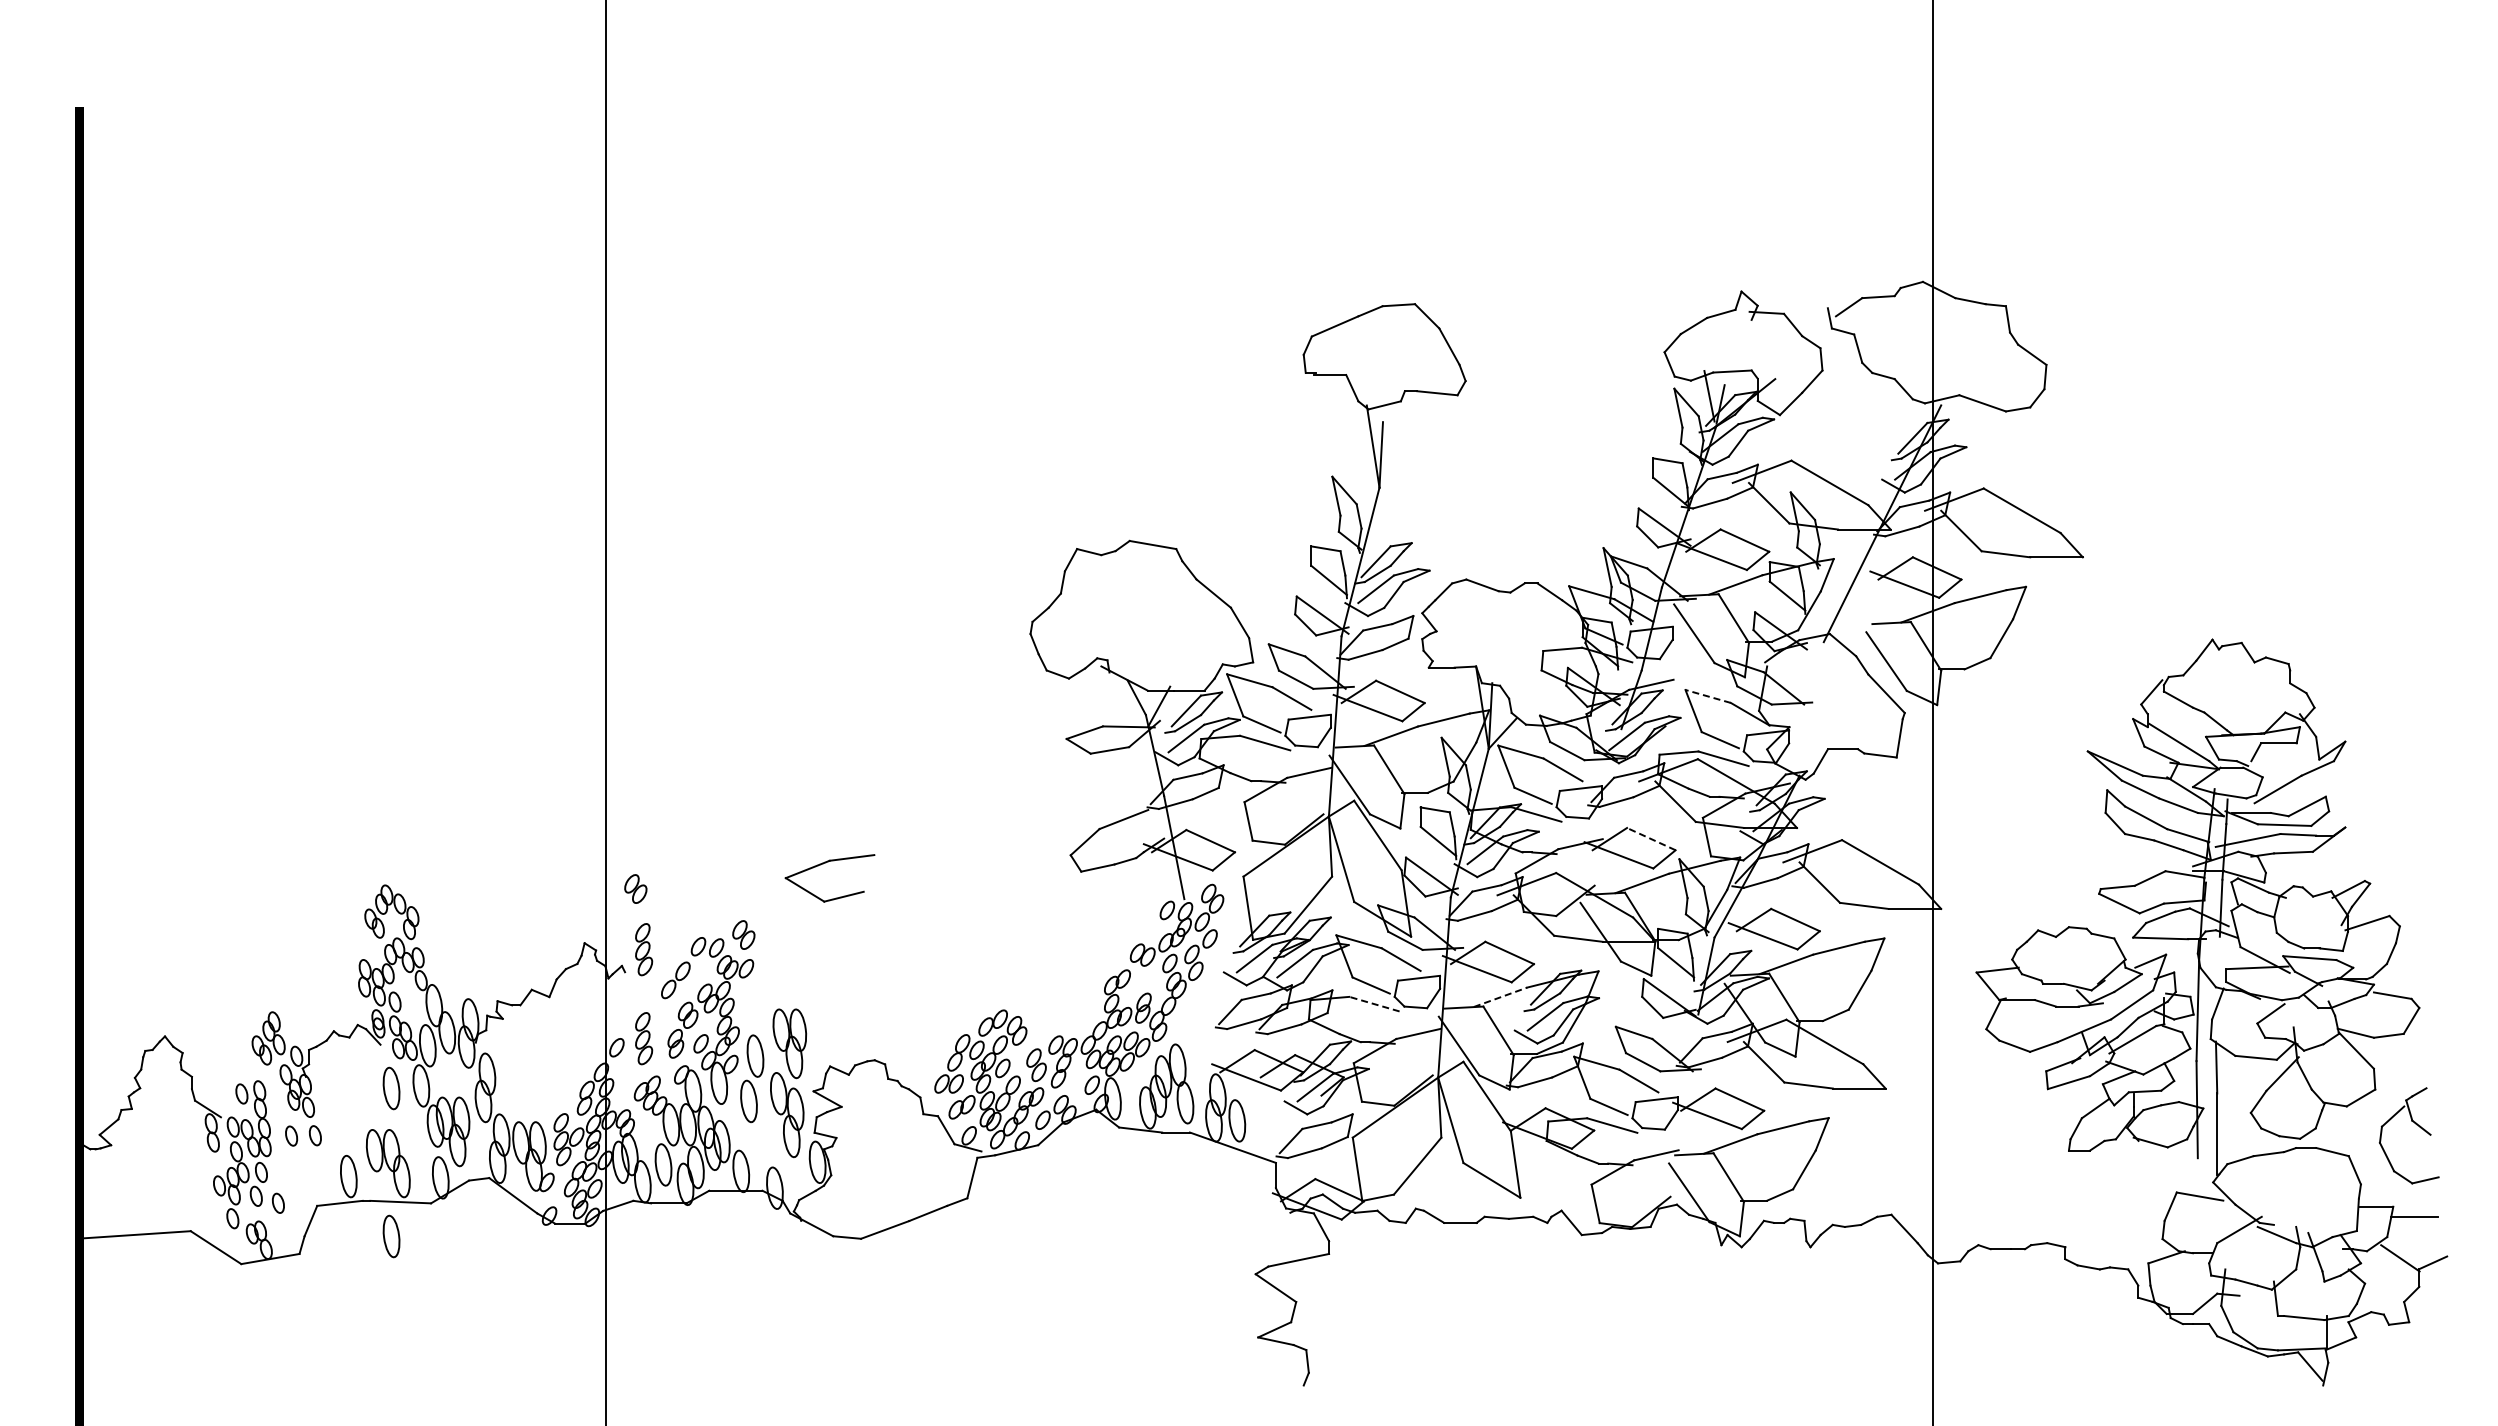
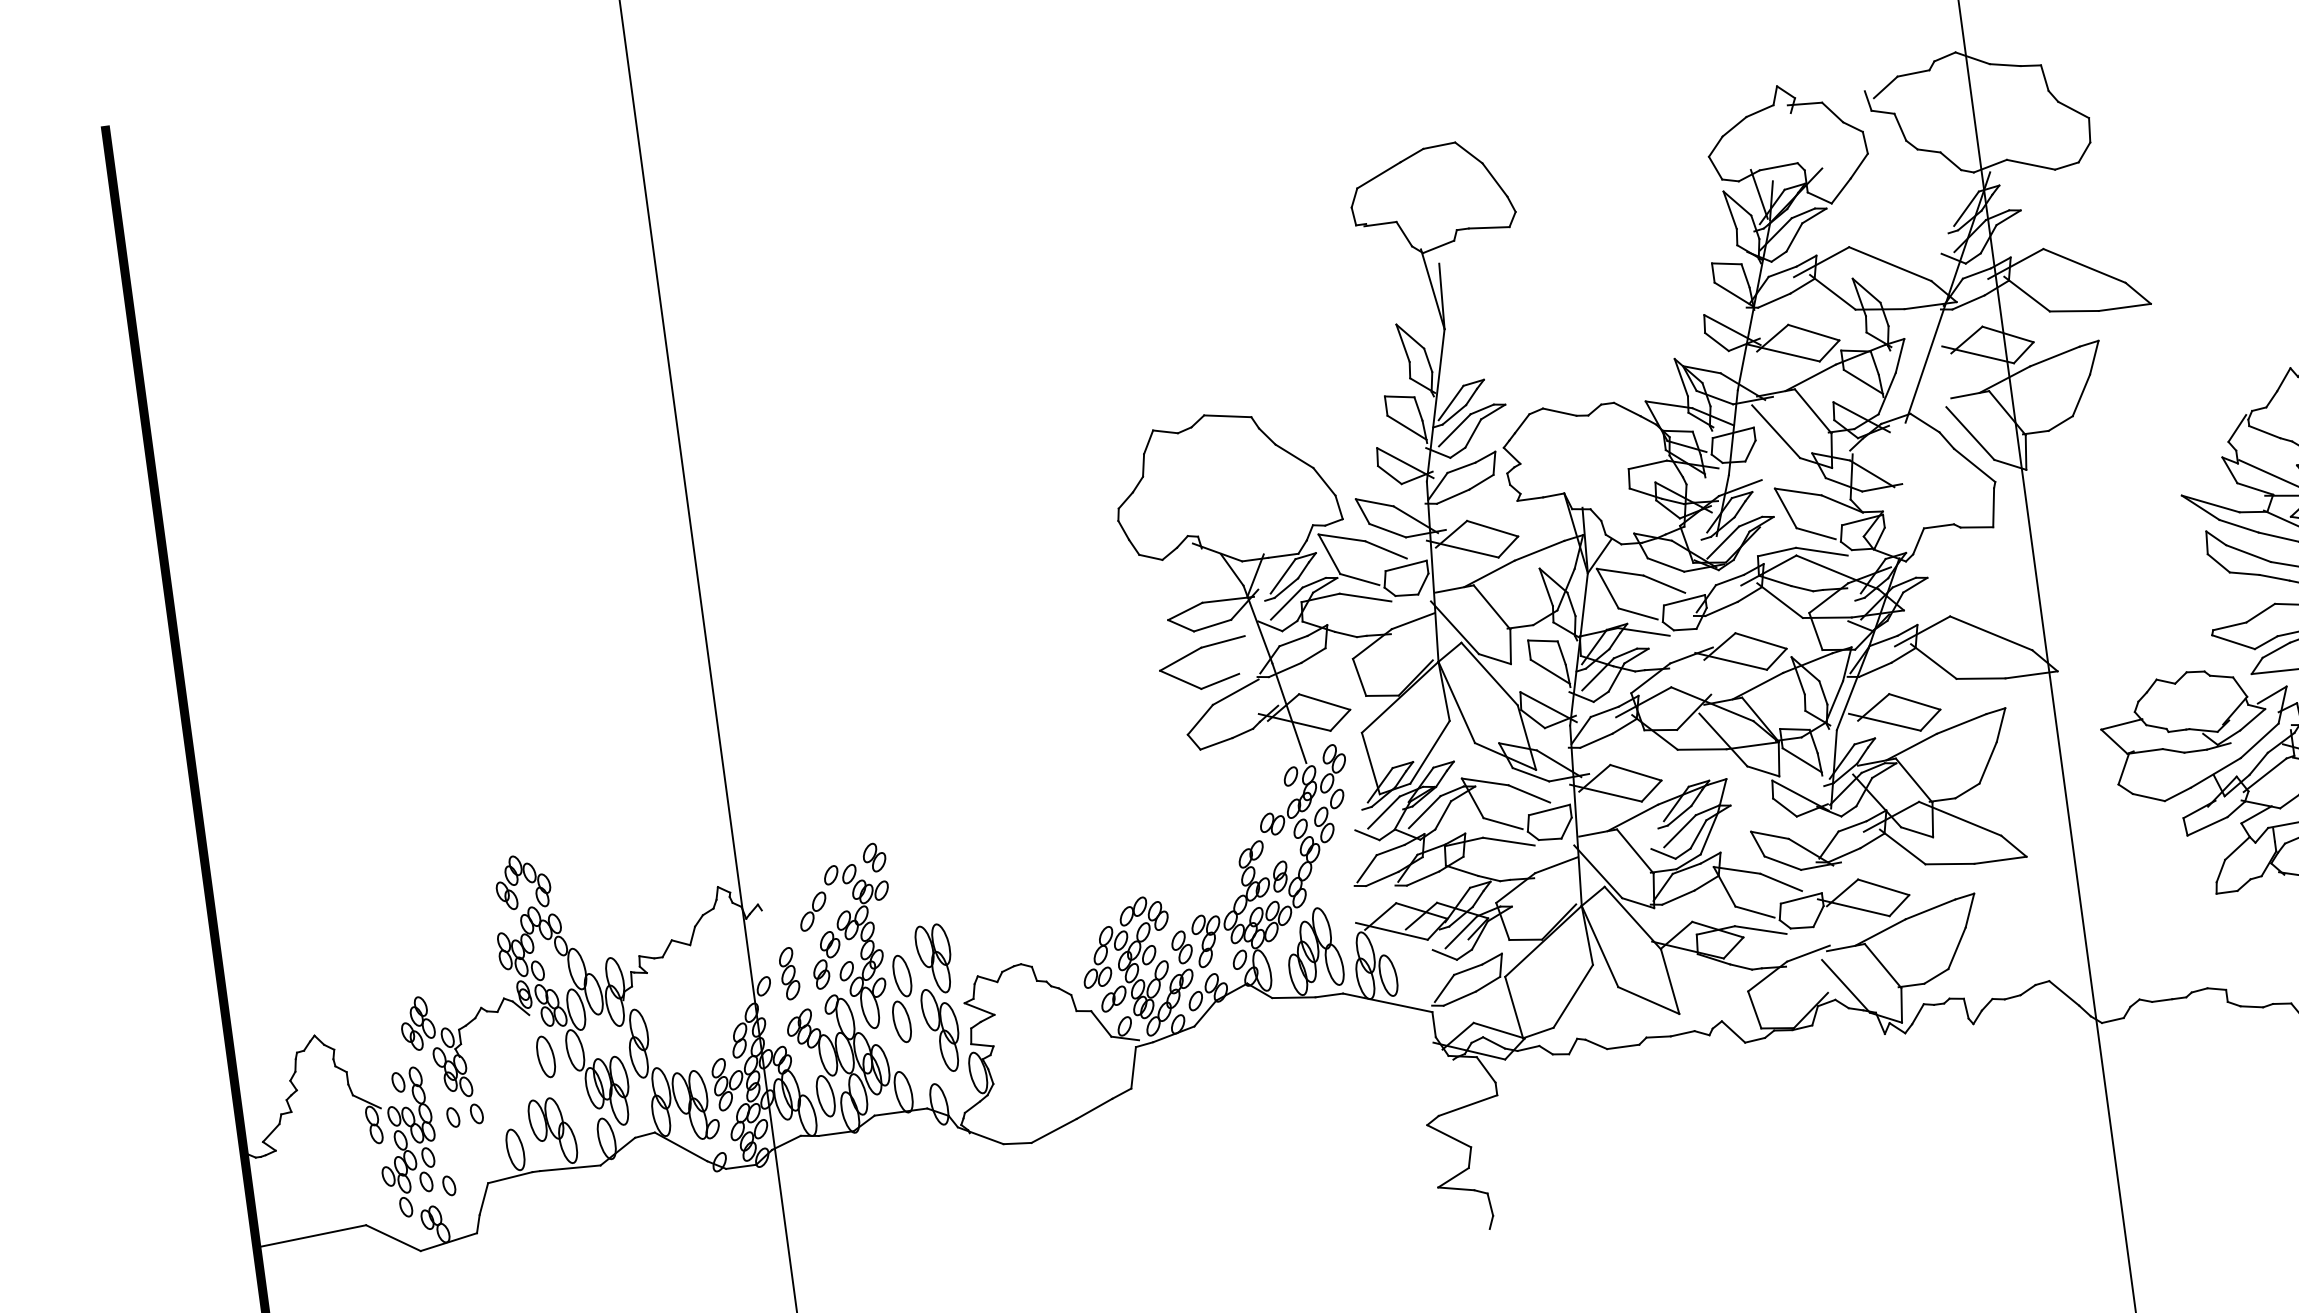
line: (1708, 696) -> (1798, 491), dashed -> solid
line: (1651, 839) -> (1761, 641), dashed -> solid
part: (823, 864) -> (1195, 652), moved
part: (635, 888) -> (760, 826), removed
part: (644, 949) -> (778, 885), removed
line: (1501, 997) -> (1633, 818), dashed -> solid
line: (1374, 1004) -> (1508, 841), dashed -> solid
part: (391, 1236) -> (565, 1203), removed

